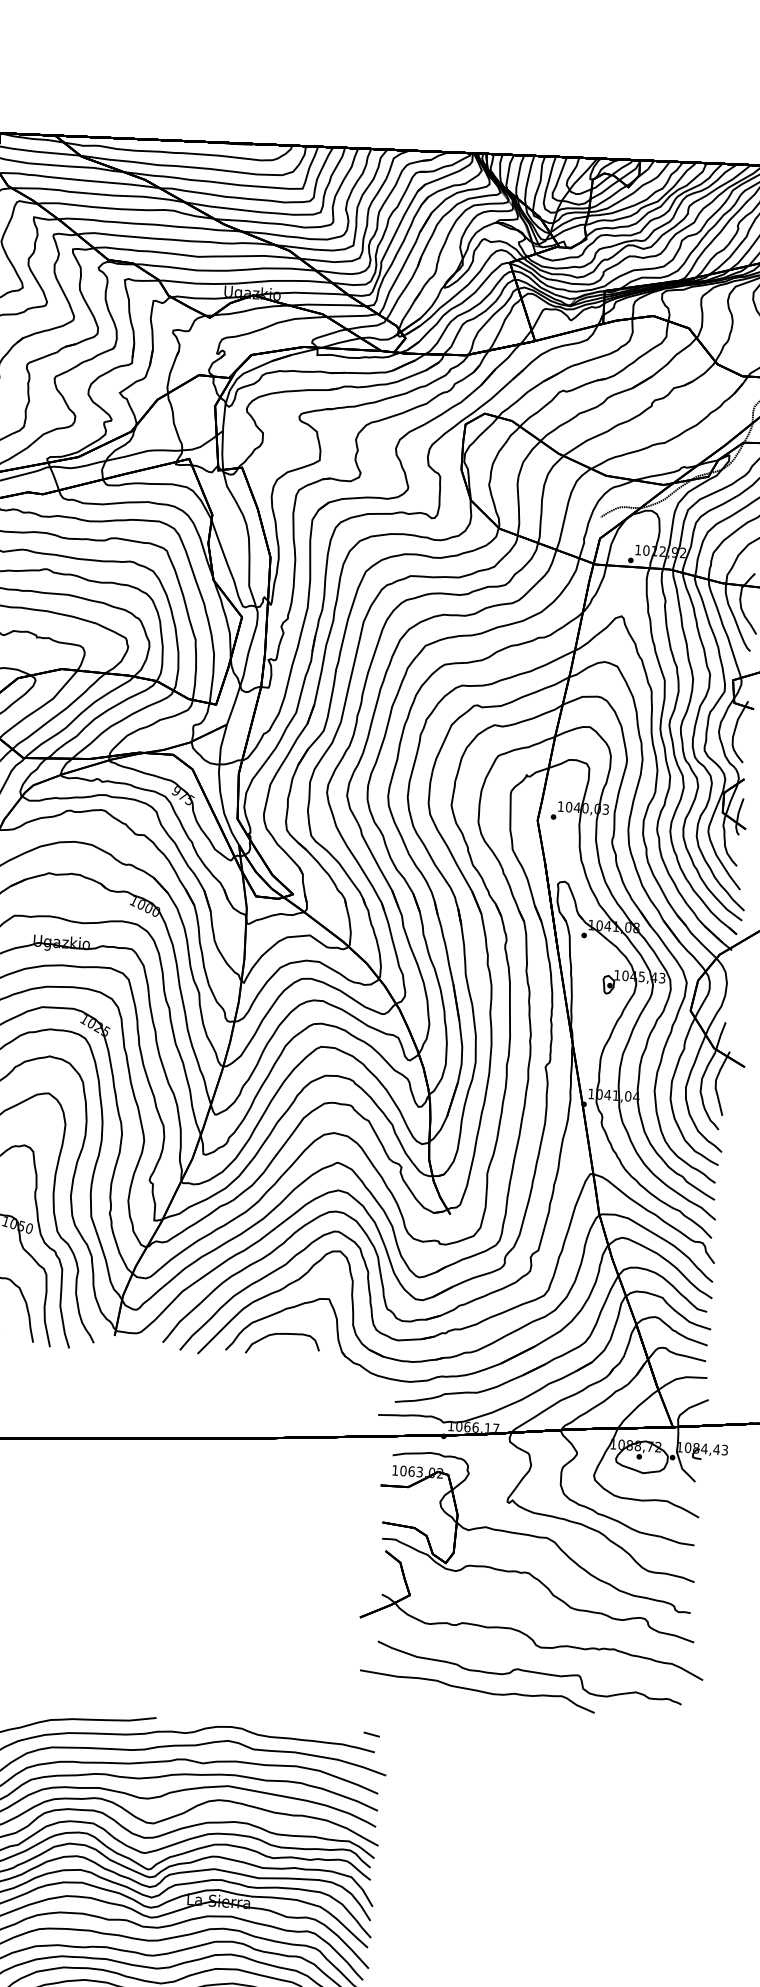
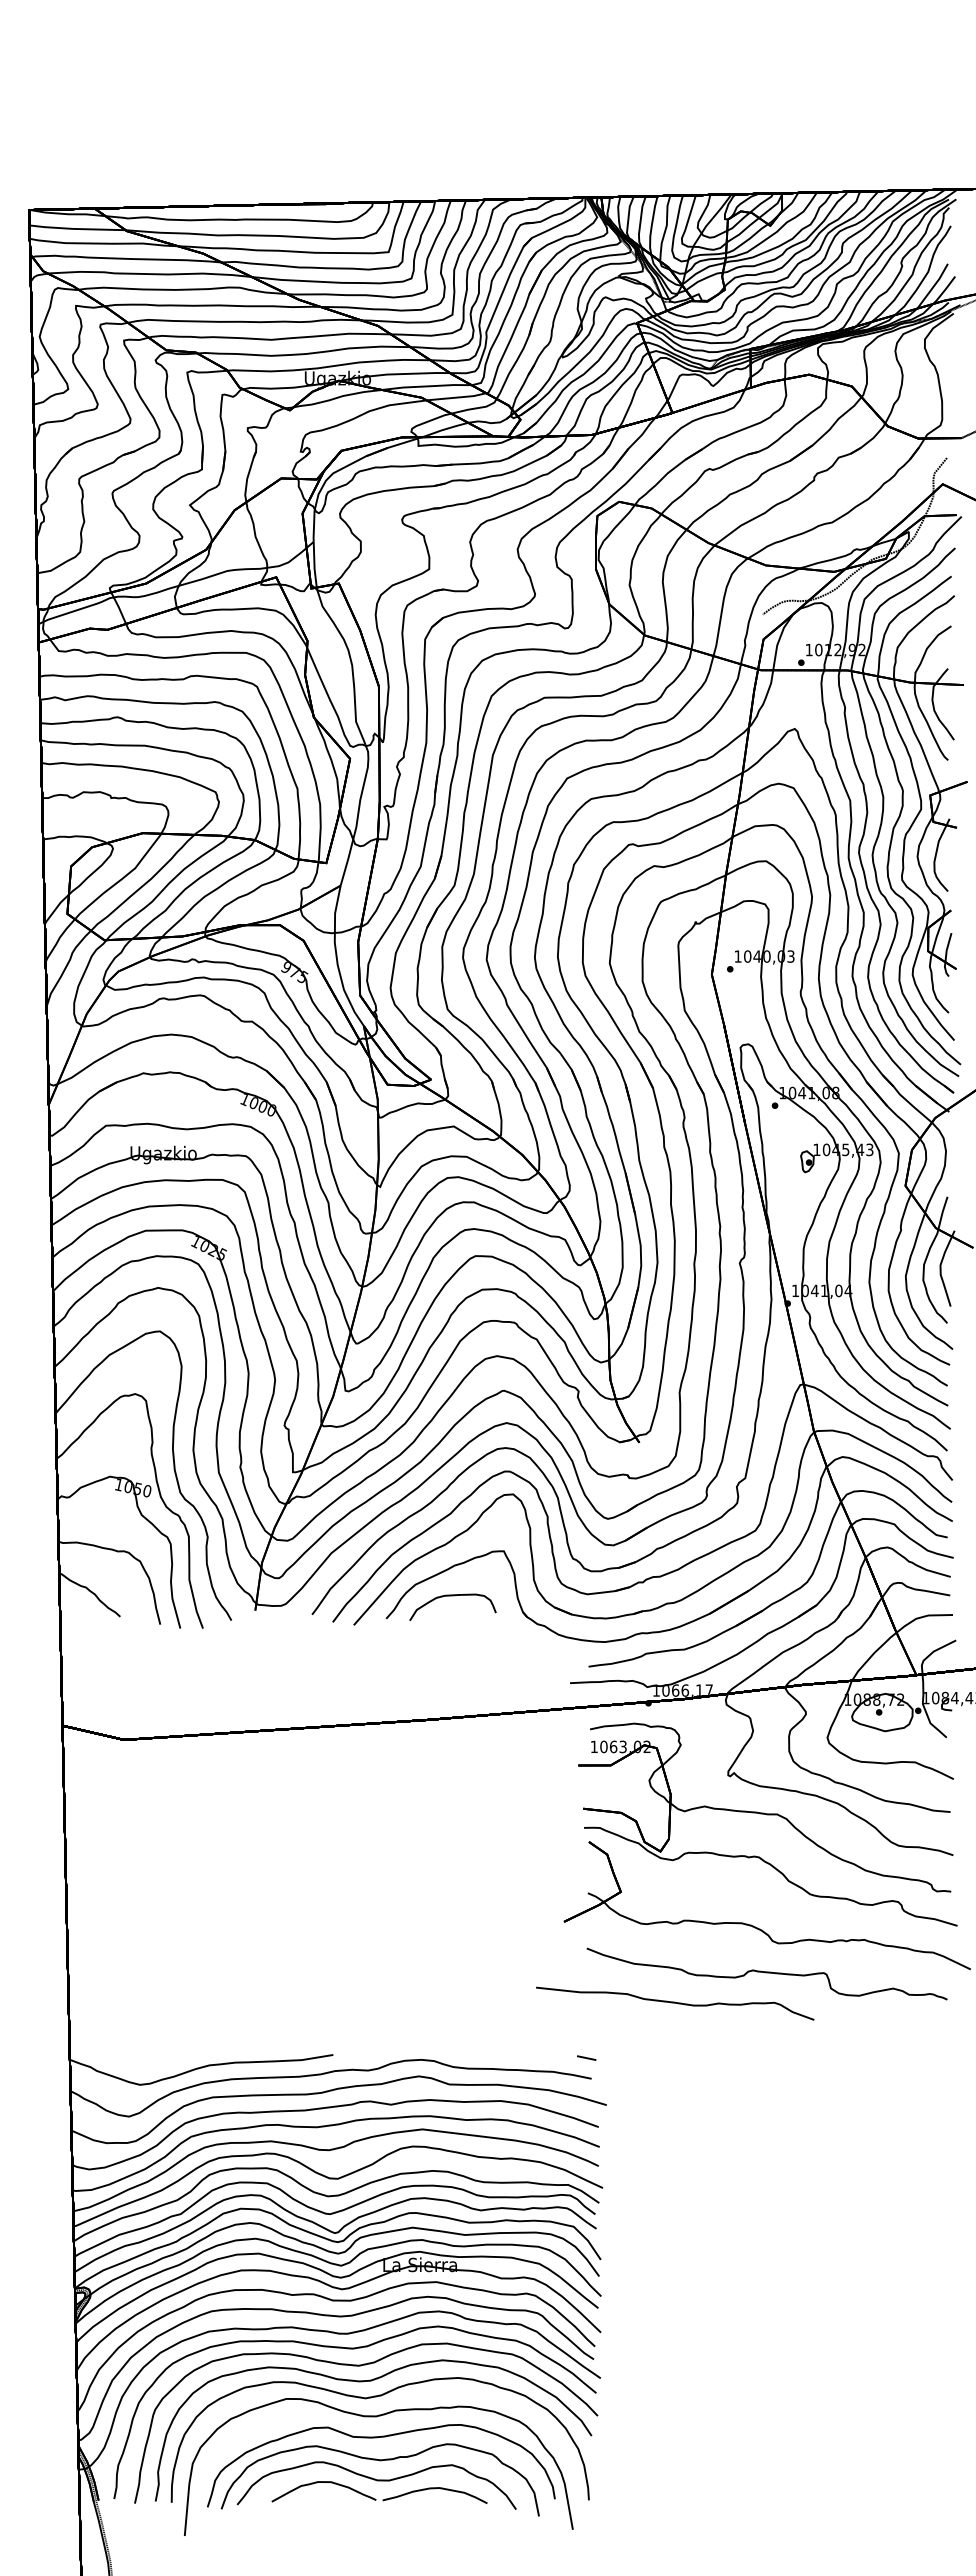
part: (477, 1691) -> (675, 2003), moved

